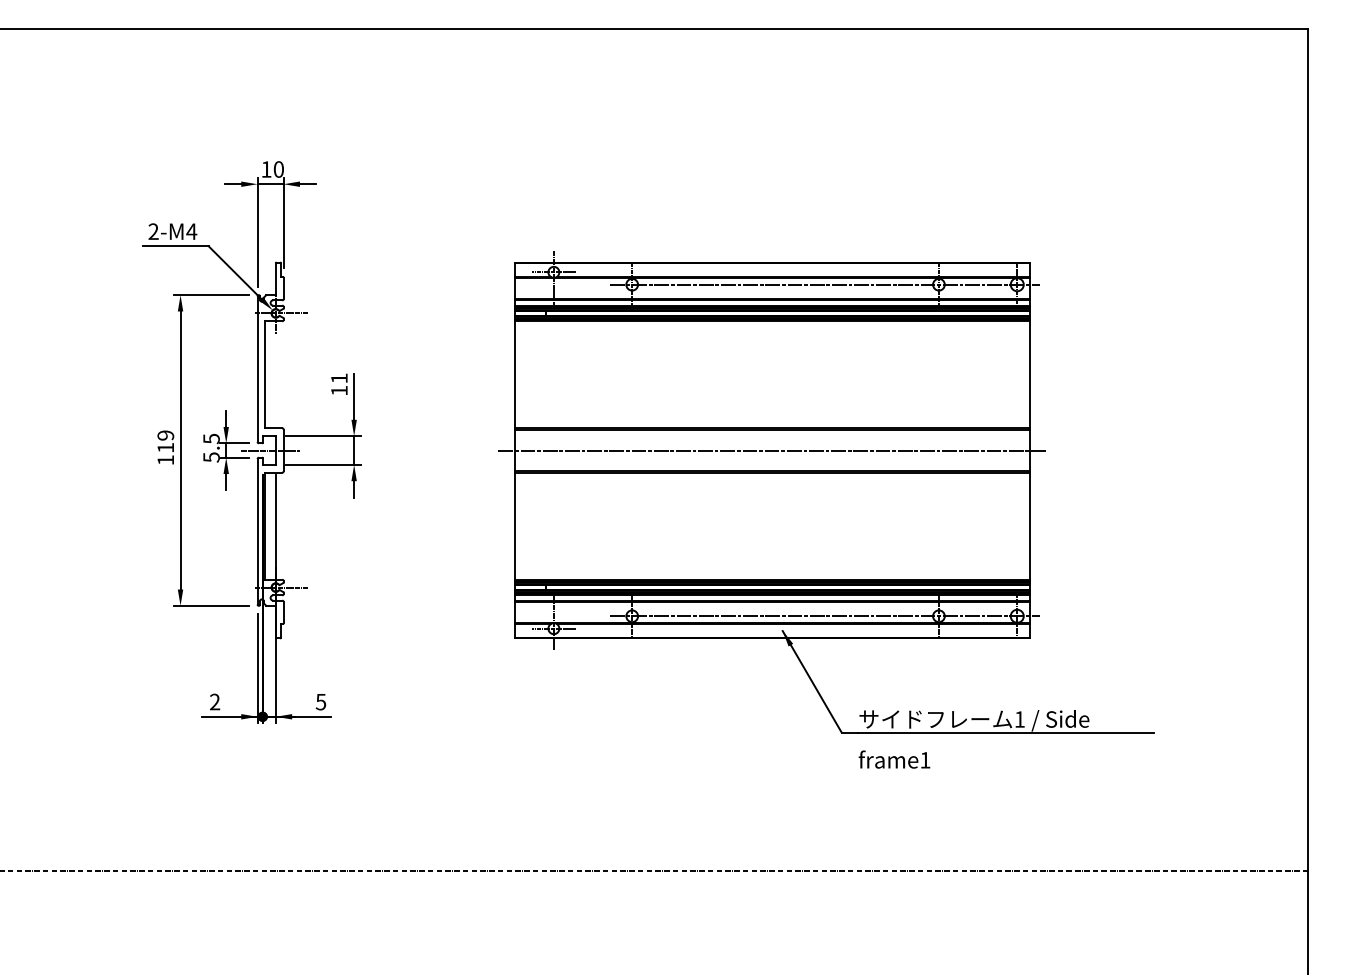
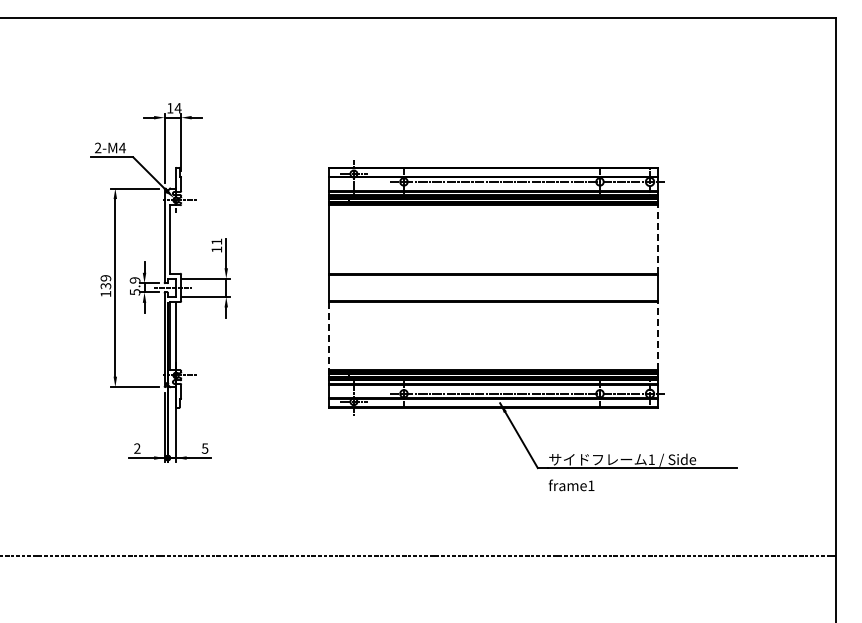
text: (277, 169) -> (177, 108), 10 -> 14
line: (1030, 373) -> (658, 238), solid -> dashed
text: (210, 438) -> (134, 280), 5.5 -> 5.9
text: (165, 448) -> (105, 286), 119 -> 139
line: (772, 449) -> (493, 287), removed
line: (1030, 525) -> (658, 335), solid -> dashed
line: (514, 526) -> (328, 336), solid -> dashed

